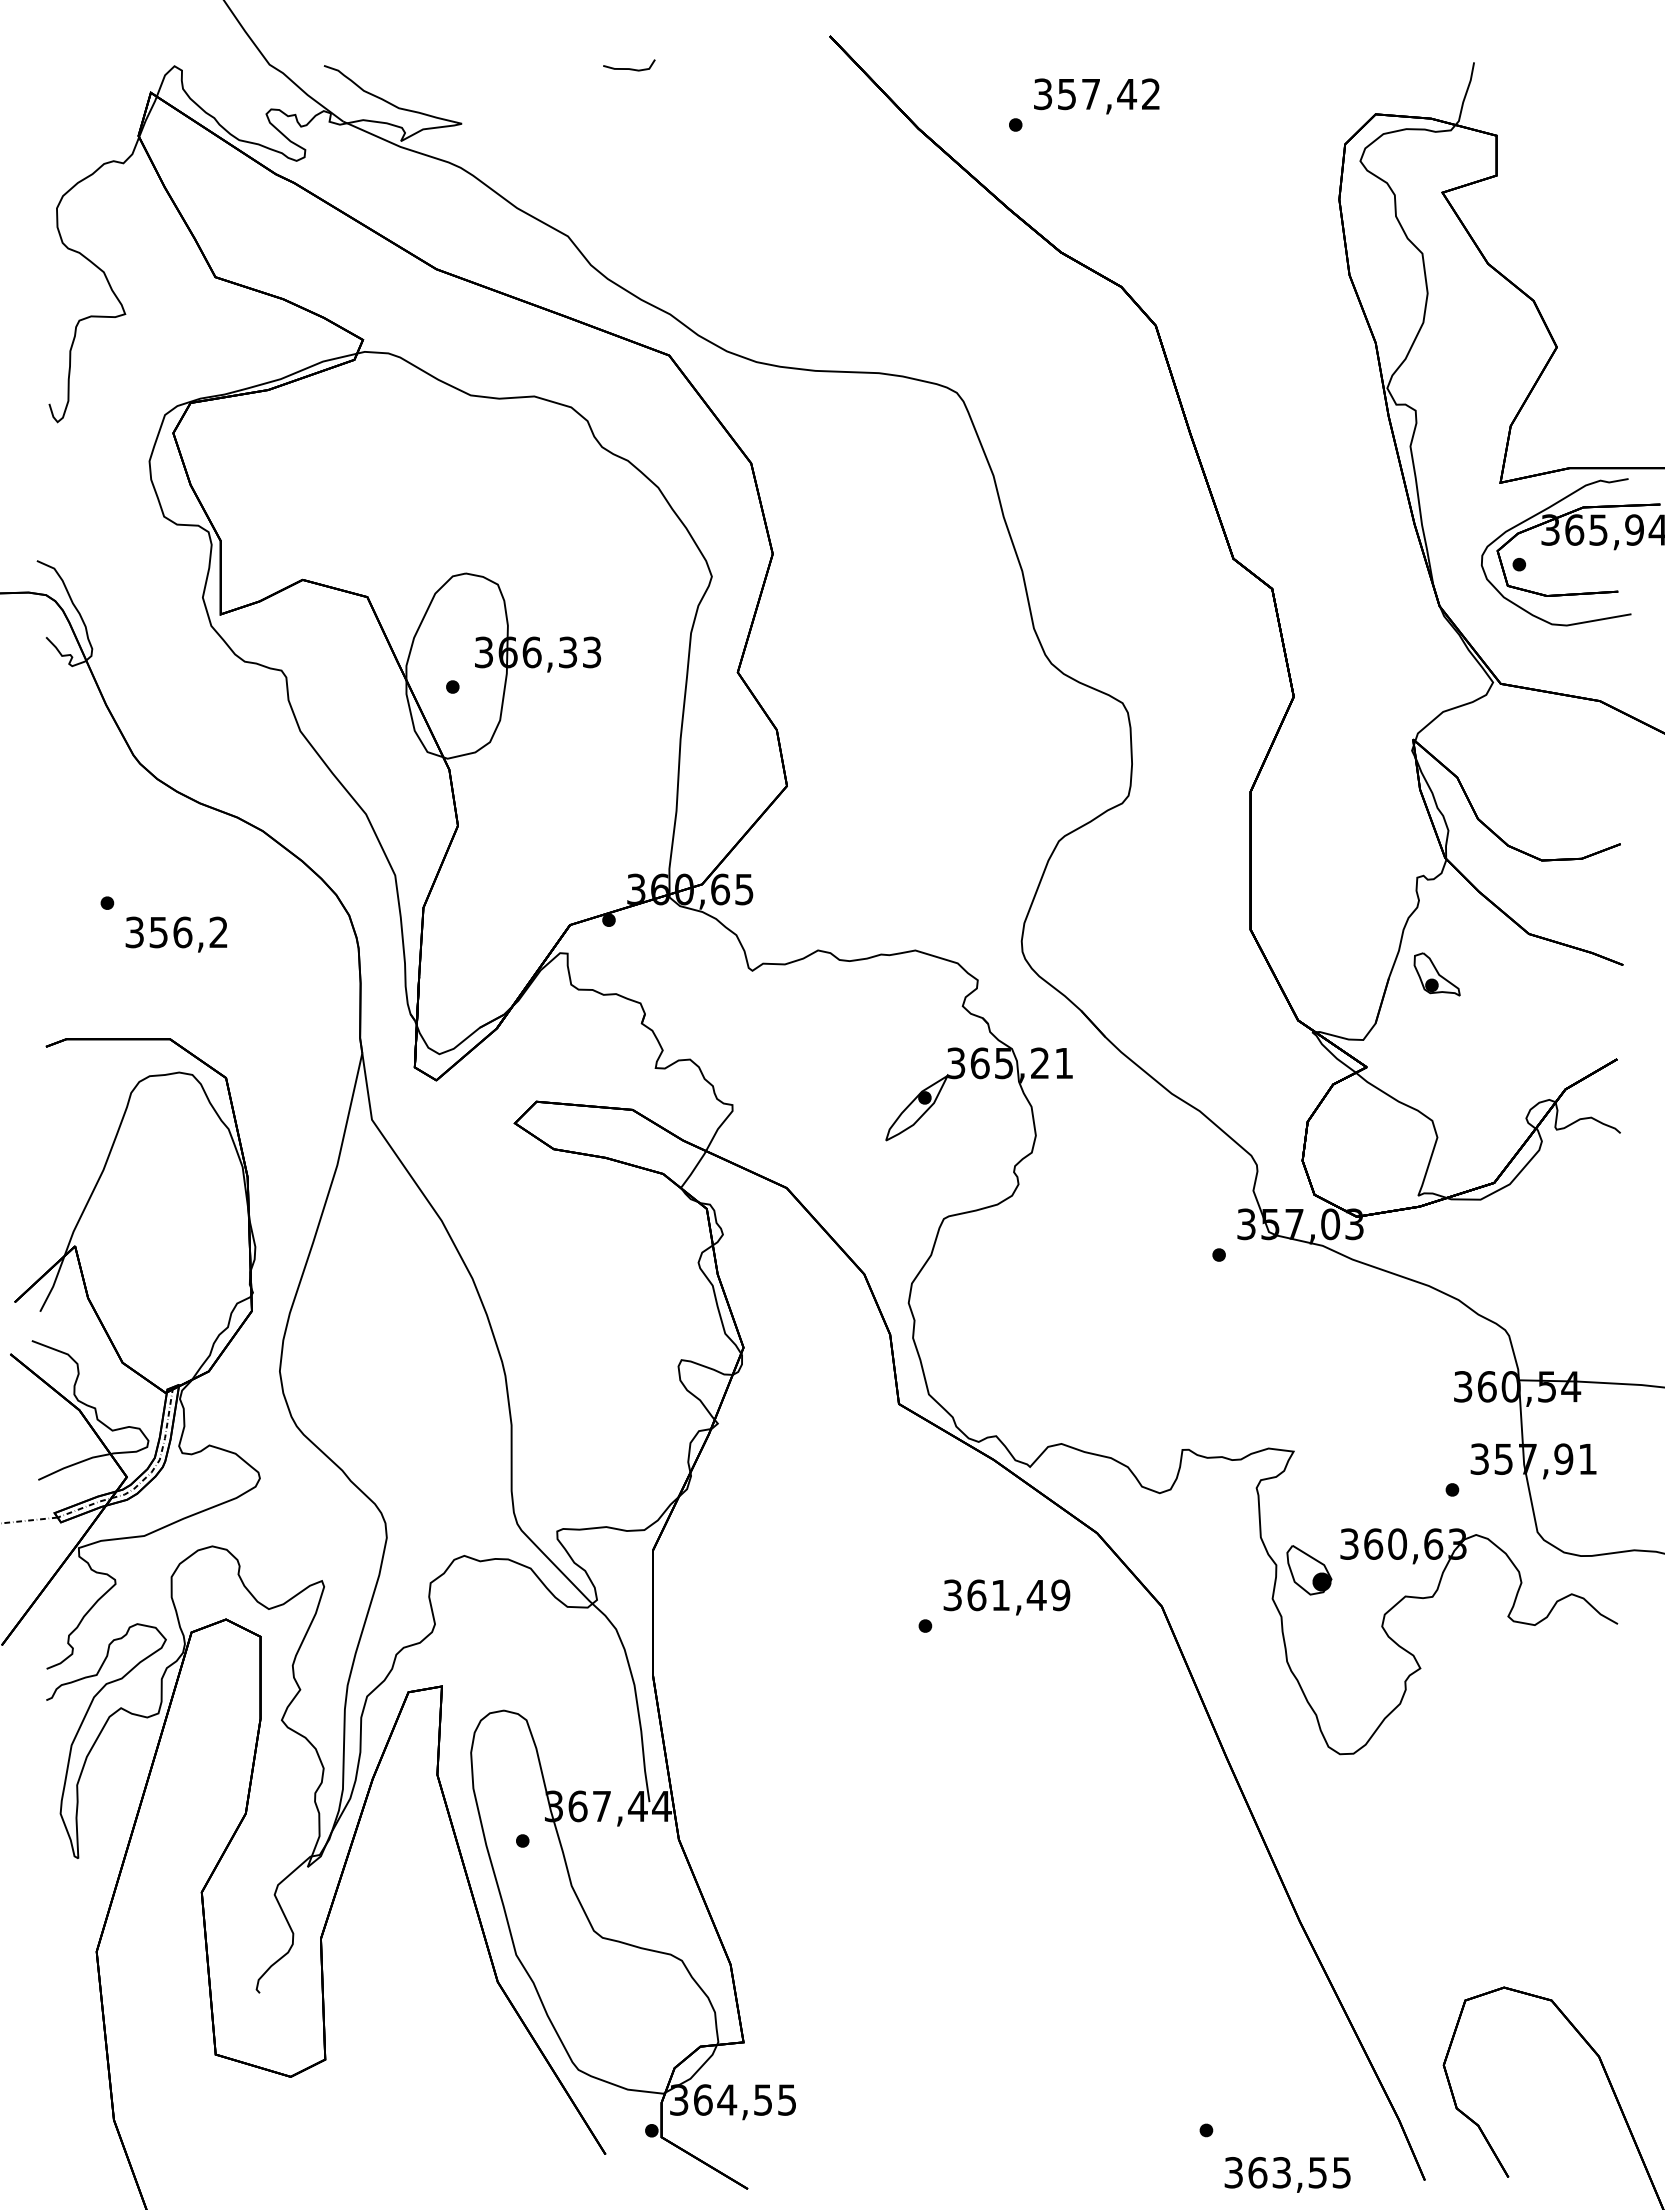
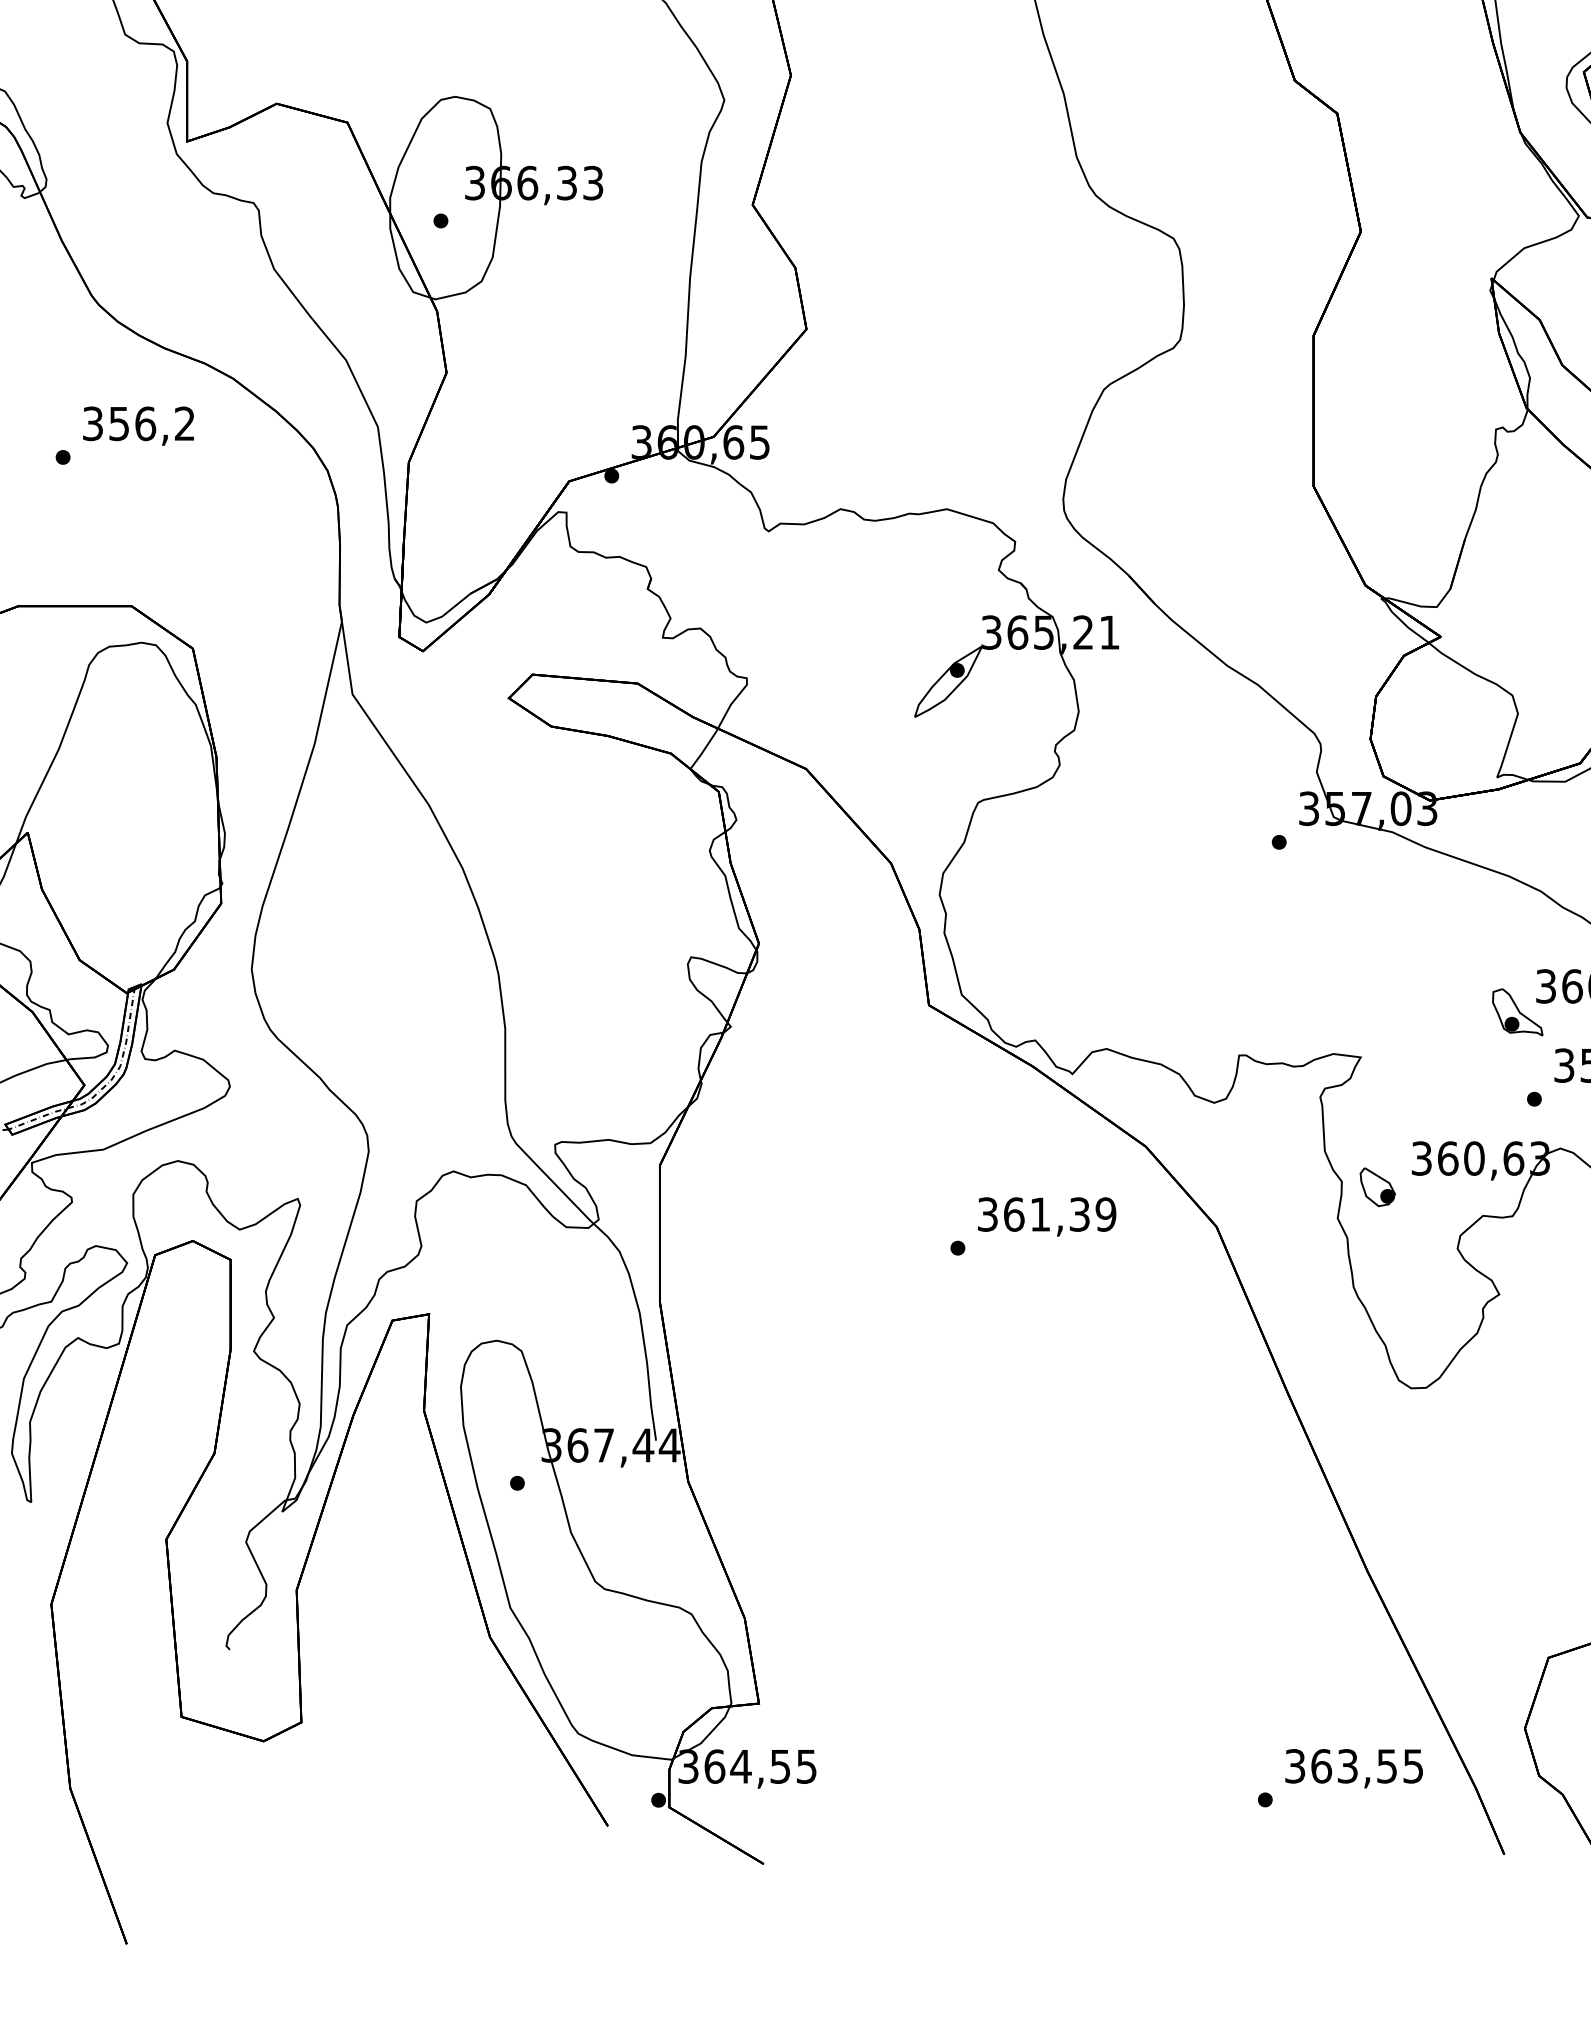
text: (176, 934) -> (138, 426), moved
part: (1436, 974) -> (1516, 1012), moved
part: (1308, 1570) -> (1376, 1187), size x0.71
text: (1036, 1595) -> (1079, 1214), 361,49 -> 361,39
text: (1287, 2174) -> (1354, 1768), moved

